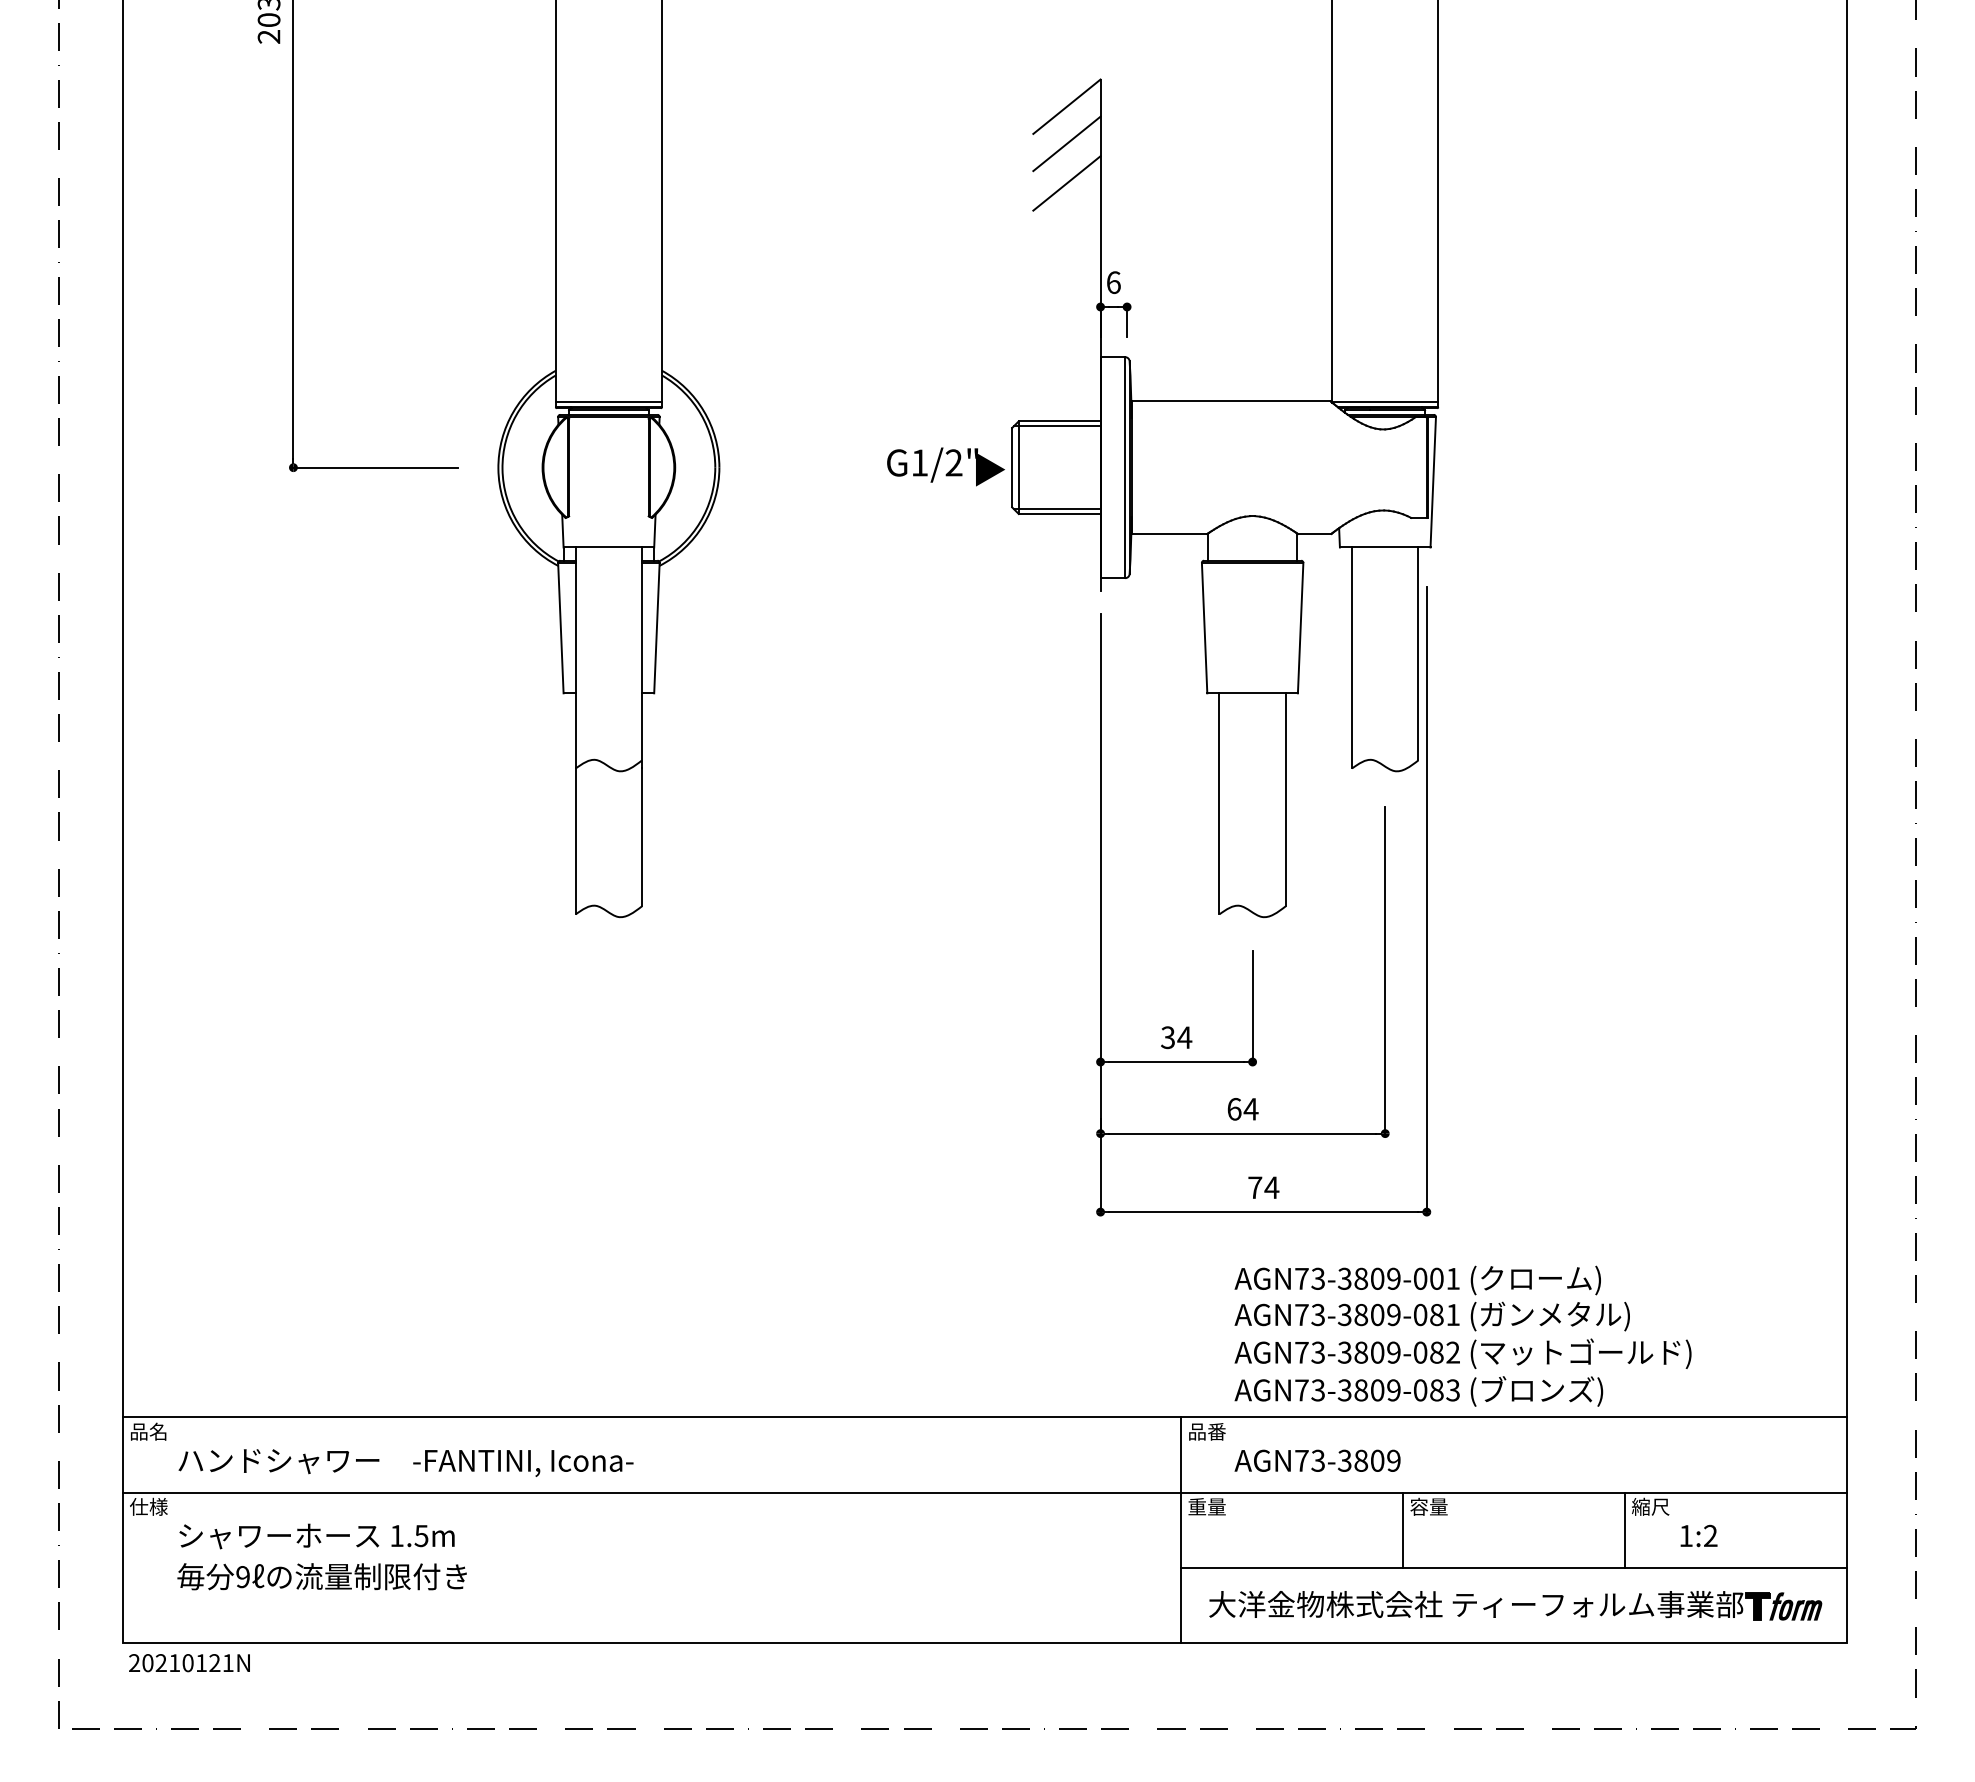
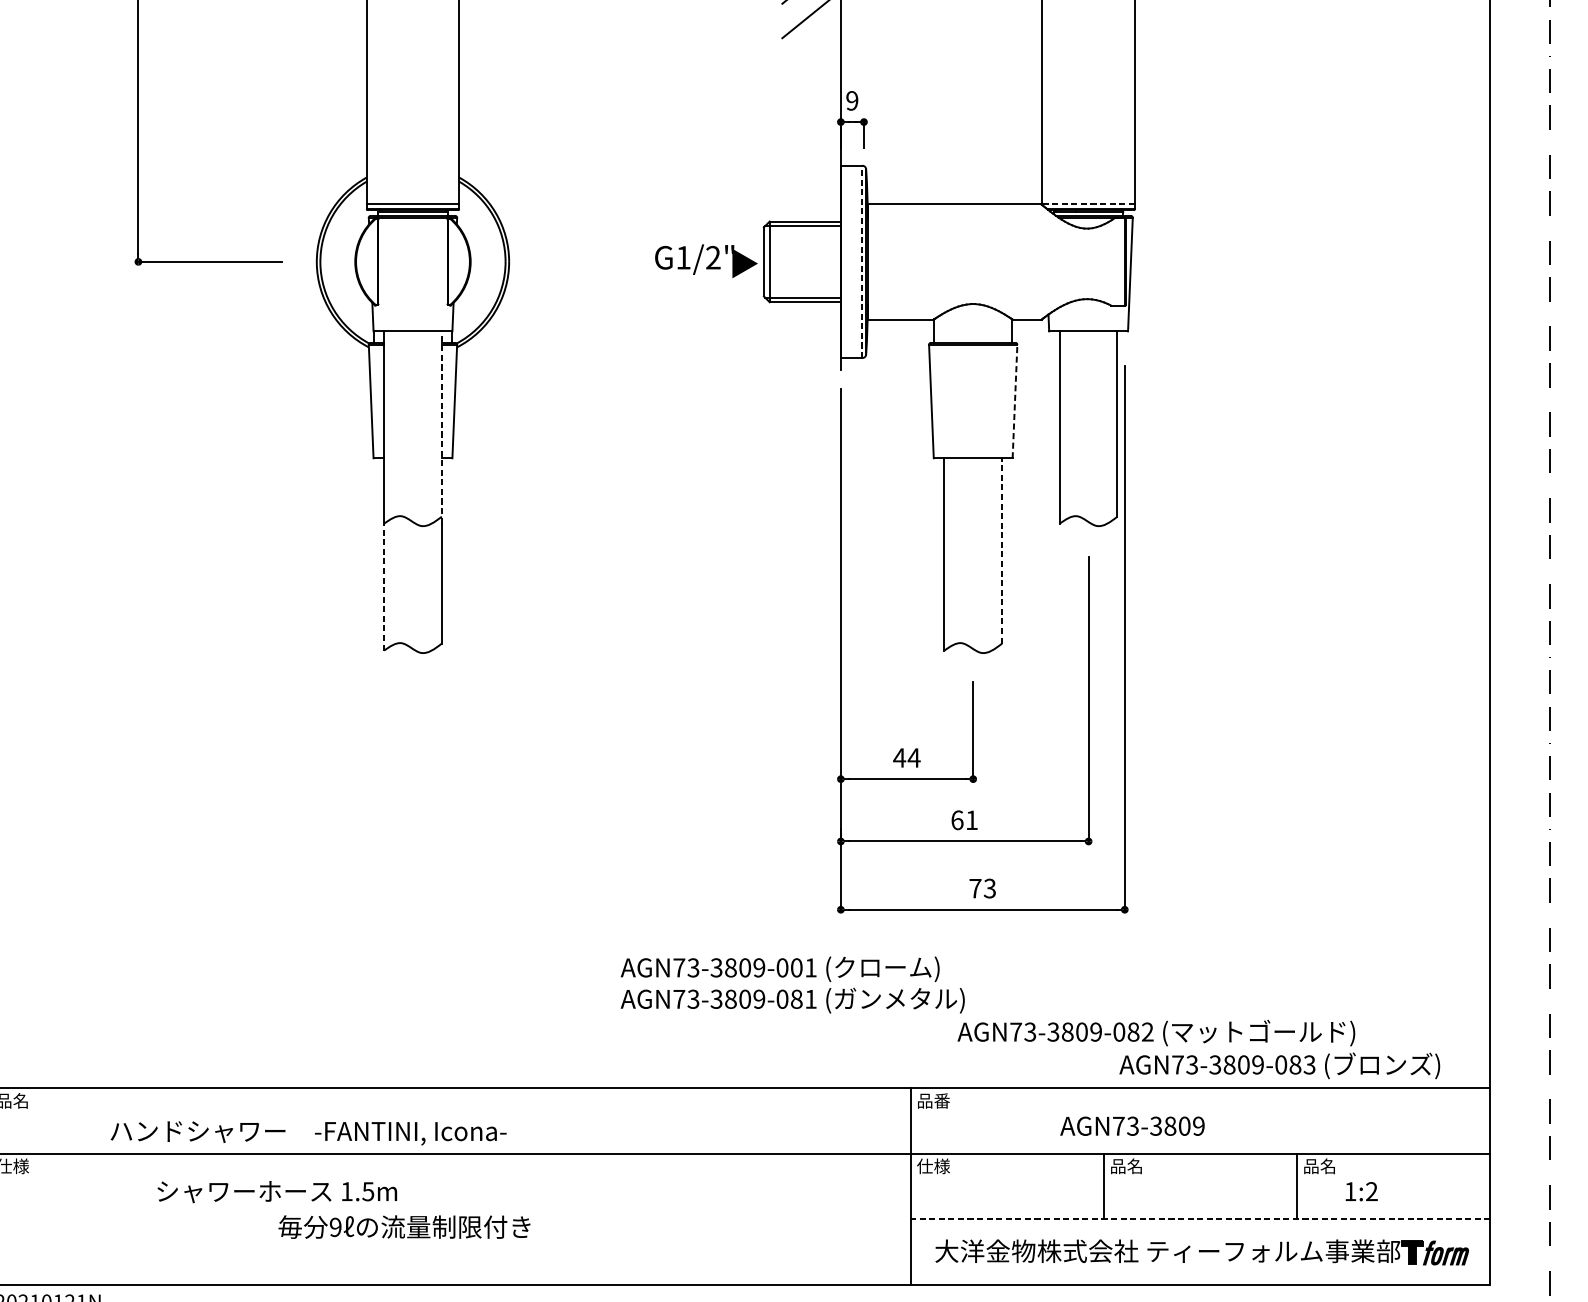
text: (1113, 282) -> (852, 100), 6 -> 9
line: (1385, 401) -> (1088, 204), solid -> dashed
line: (1125, 467) -> (862, 261), solid -> dashed
line: (1300, 627) -> (1014, 400), solid -> dashed
line: (642, 657) -> (442, 427), solid -> dashed
line: (1285, 799) -> (1001, 550), solid -> dashed
line: (575, 841) -> (383, 587), solid -> dashed
text: (1167, 1037) -> (899, 757), 34 -> 44
text: (1250, 1109) -> (971, 820), 64 -> 61
text: (1271, 1187) -> (989, 888), 74 -> 73
text: (1431, 1298) -> (792, 984), moved
text: (1418, 1391) -> (1279, 1065), moved
text: (1317, 1460) -> (1132, 1125), moved
text: (405, 1462) -> (308, 1132), moved
text: (1206, 1506) -> (933, 1165), 重量 -> 仕様
text: (1428, 1506) -> (1126, 1165), 容量 -> 品名
text: (1650, 1506) -> (1319, 1165), 縮尺 -> 品名
text: (316, 1536) -> (276, 1192), moved
line: (1514, 1567) -> (1201, 1219), solid -> dashed
text: (321, 1576) -> (403, 1226), moved

